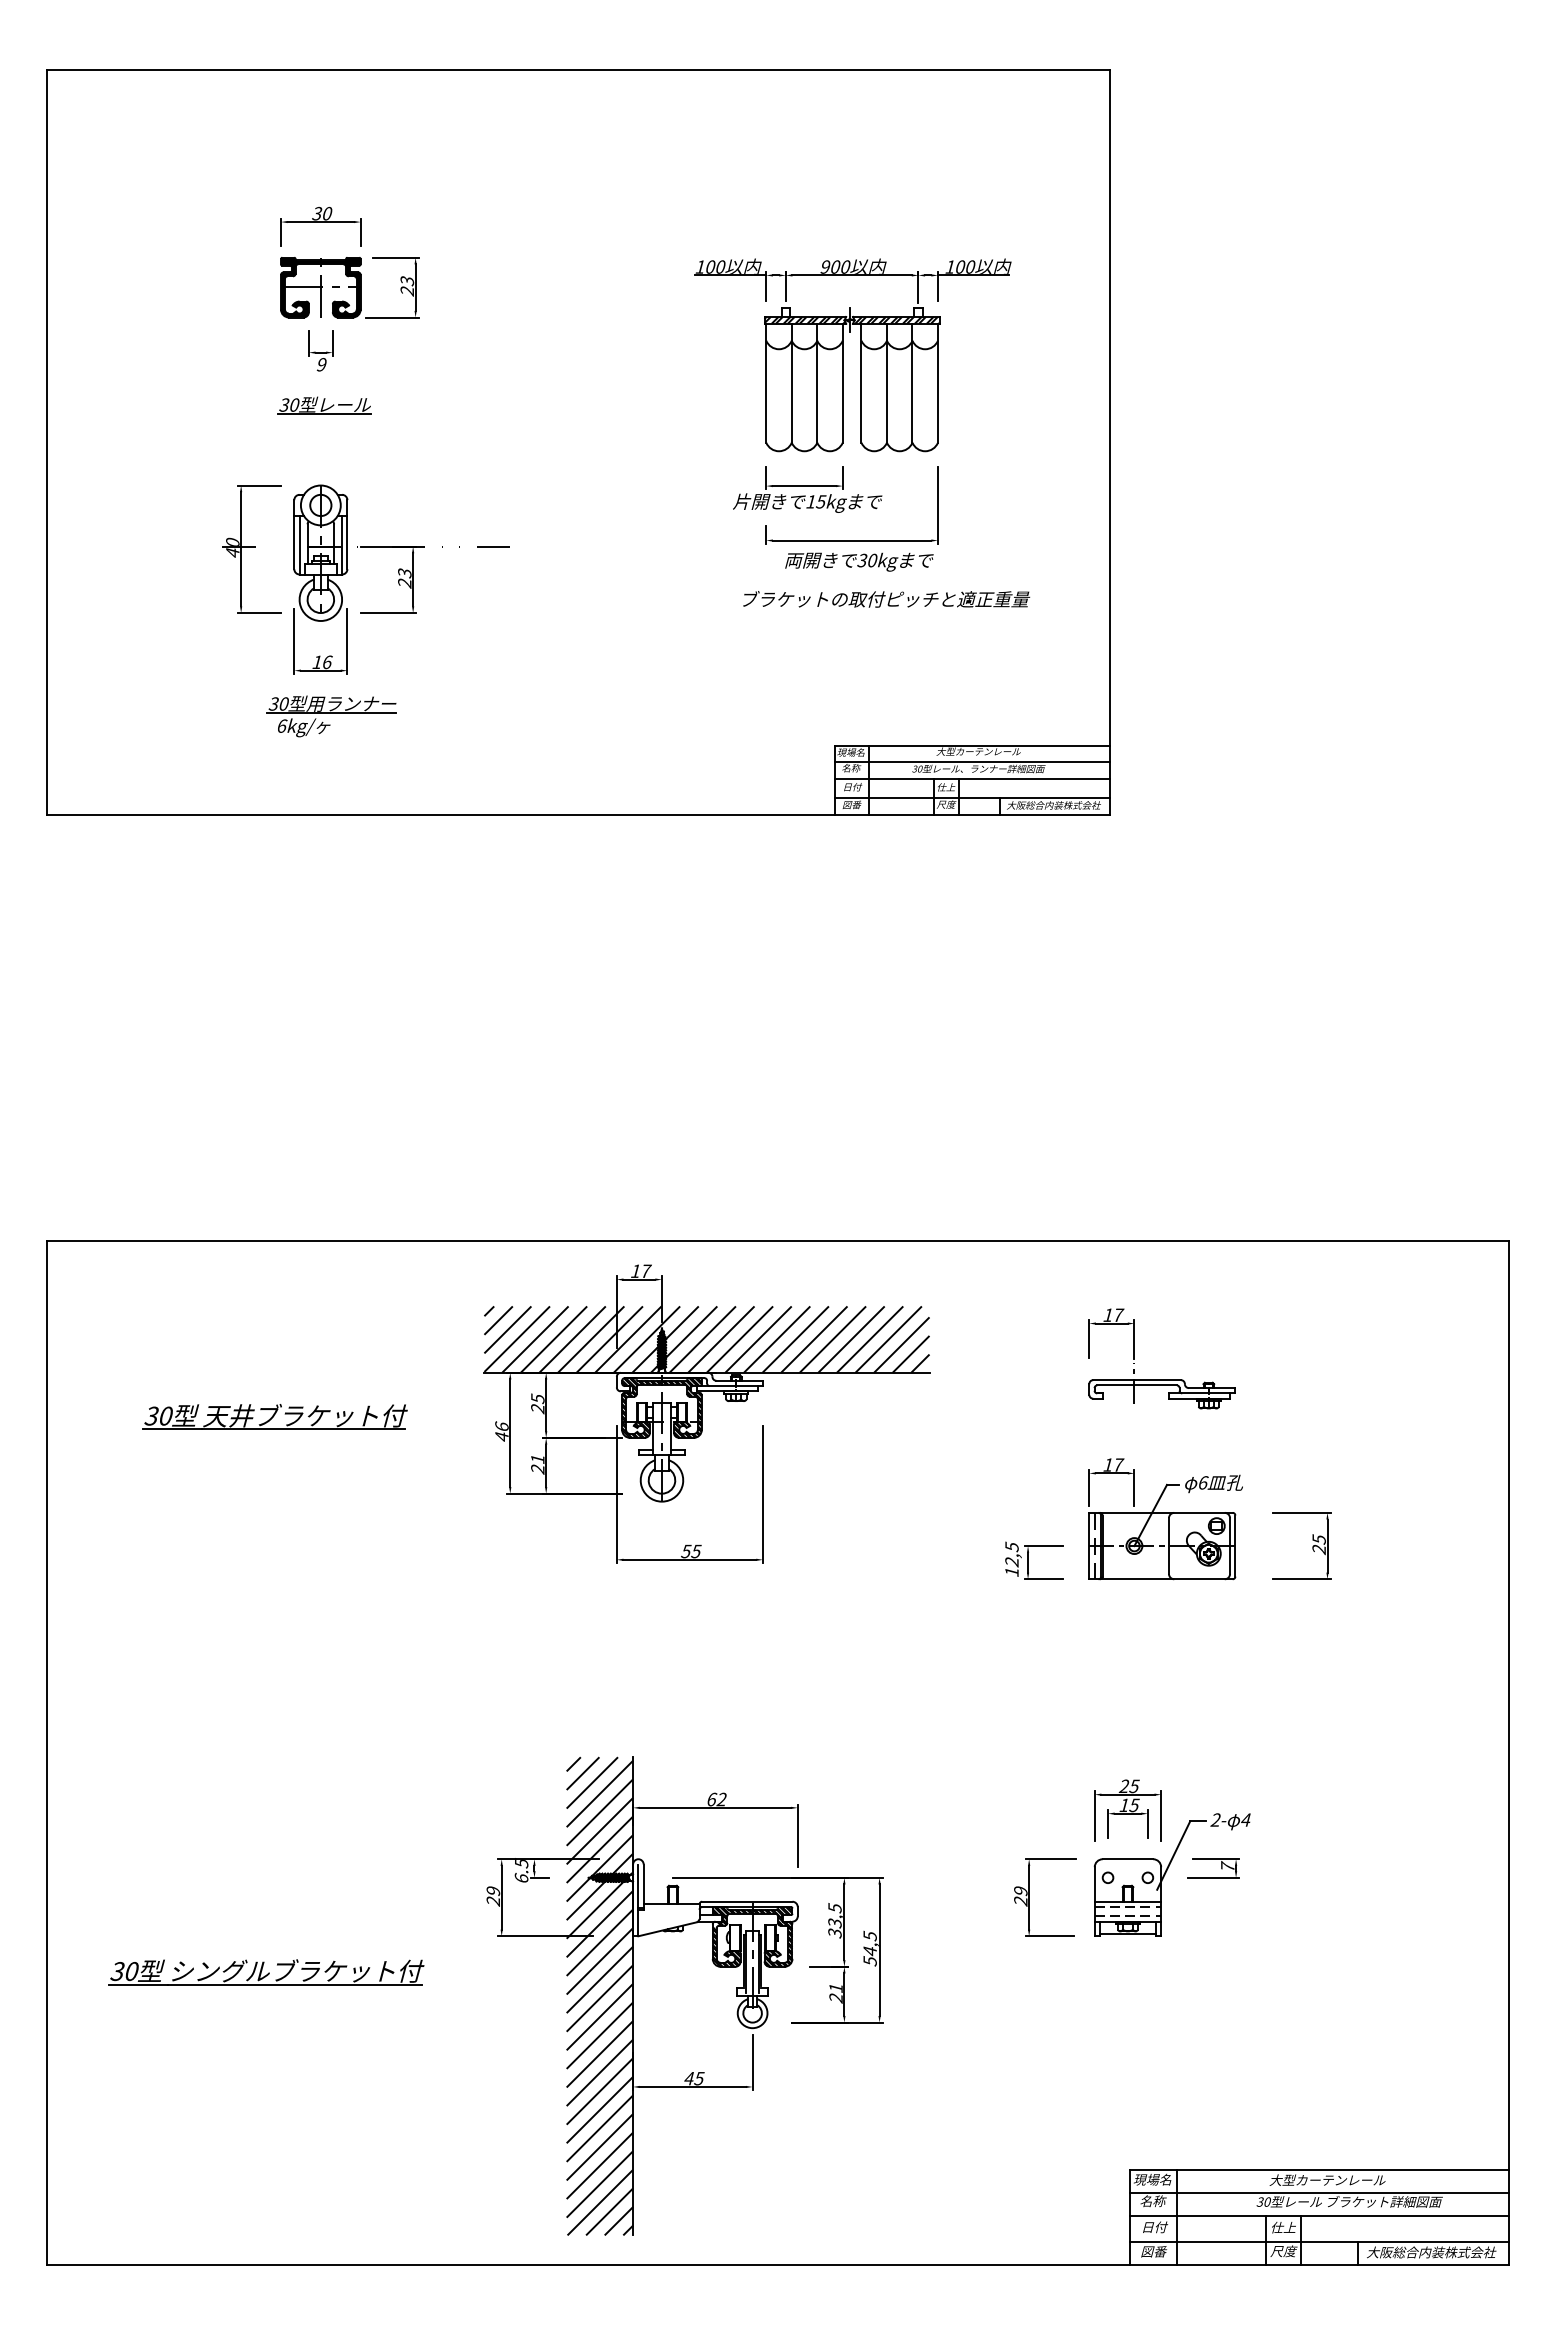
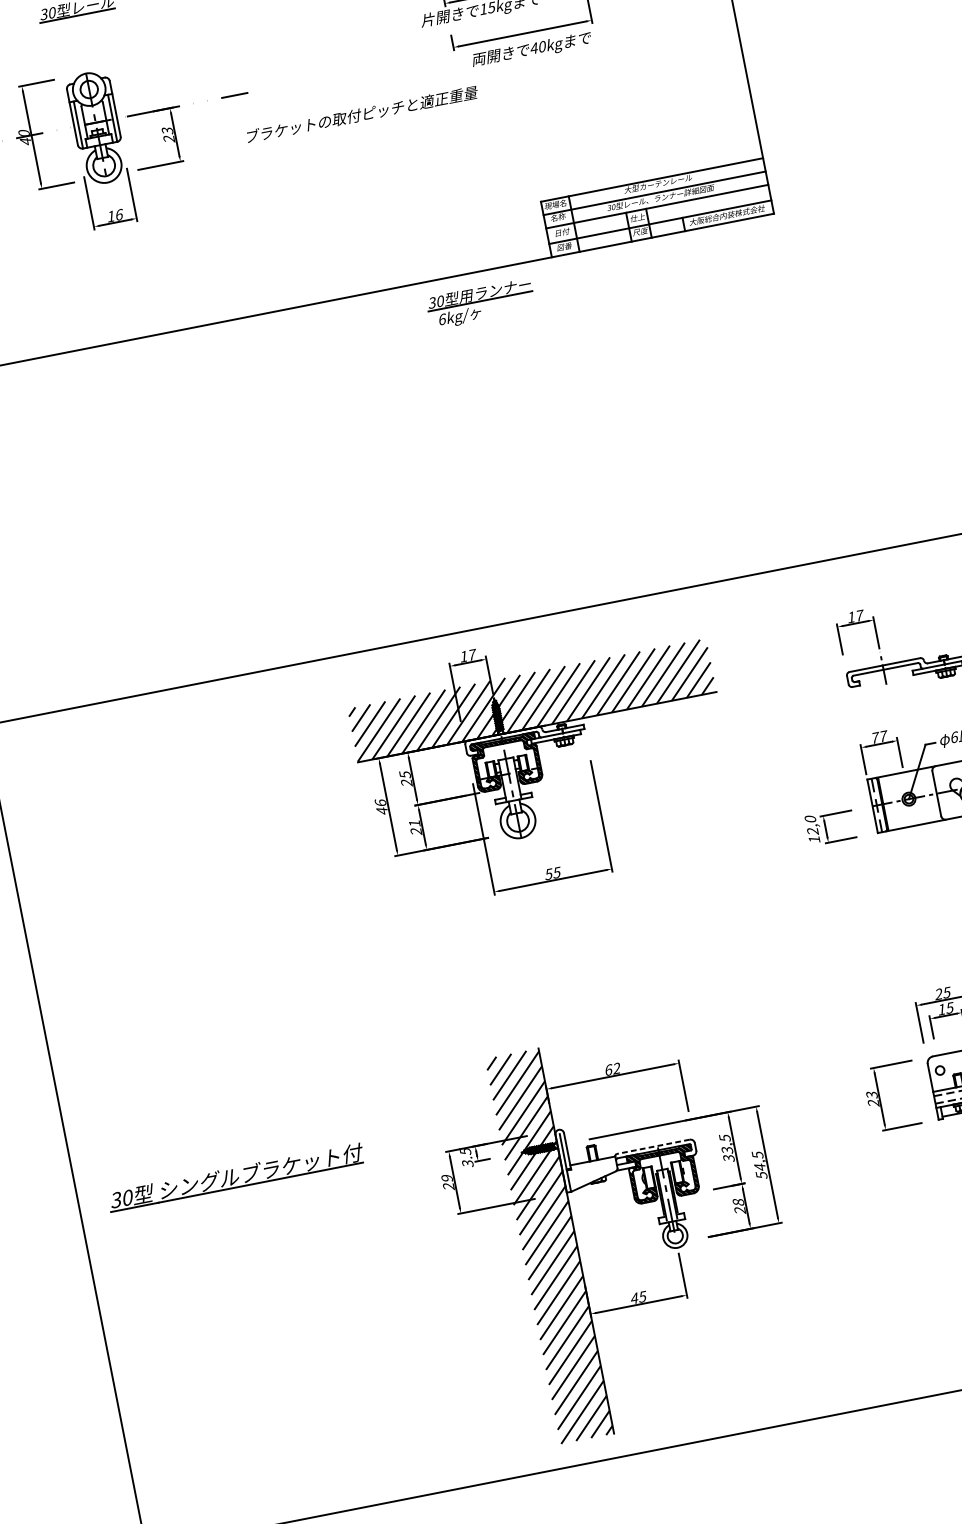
text: (862, 560) -> (534, 48), 30kg -> 40kg
text: (886, 599) -> (362, 114), moved
part: (331, 716) -> (480, 303), moved
part: (274, 1416) -> (195, 830), removed
text: (1108, 1464) -> (875, 737), 17 -> 77
text: (1011, 1546) -> (810, 818), 12,5 -> 12,0
text: (521, 1878) -> (467, 1163), 6.5 -> 3.5
text: (1020, 1891) -> (871, 1095), 29 -> 23
line: (746, 1901) -> (652, 1146), solid -> dashed
part: (266, 1972) -> (236, 1177), moved
text: (835, 1987) -> (737, 1201), 21 -> 28

